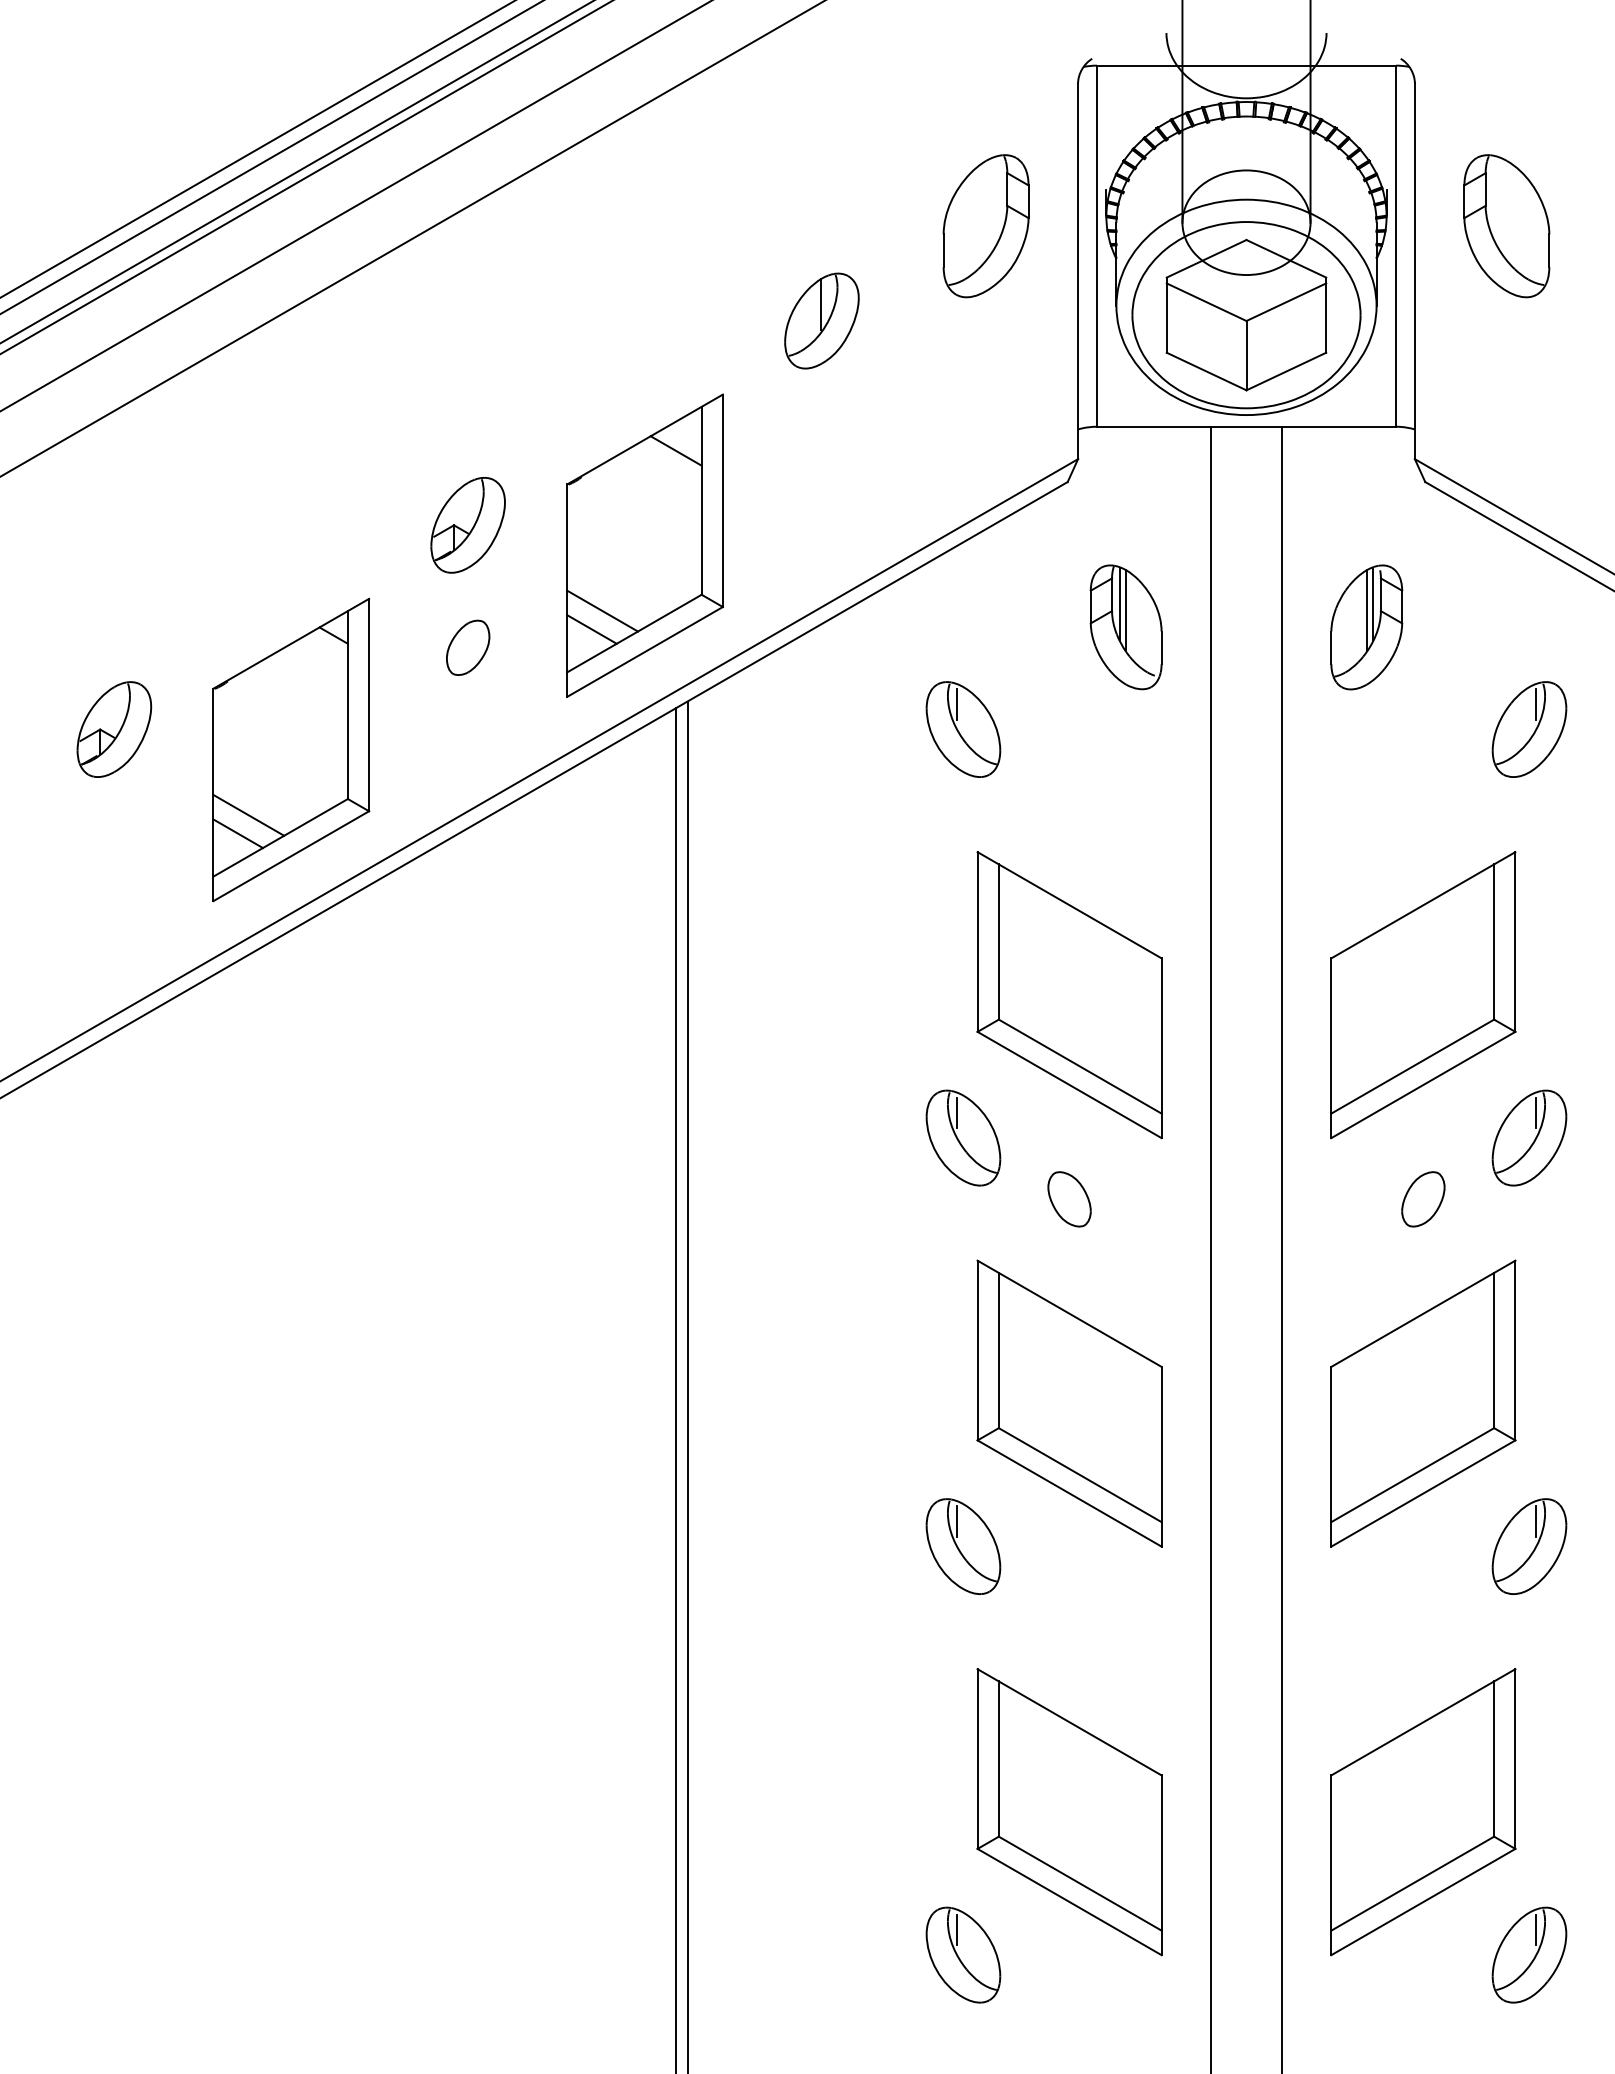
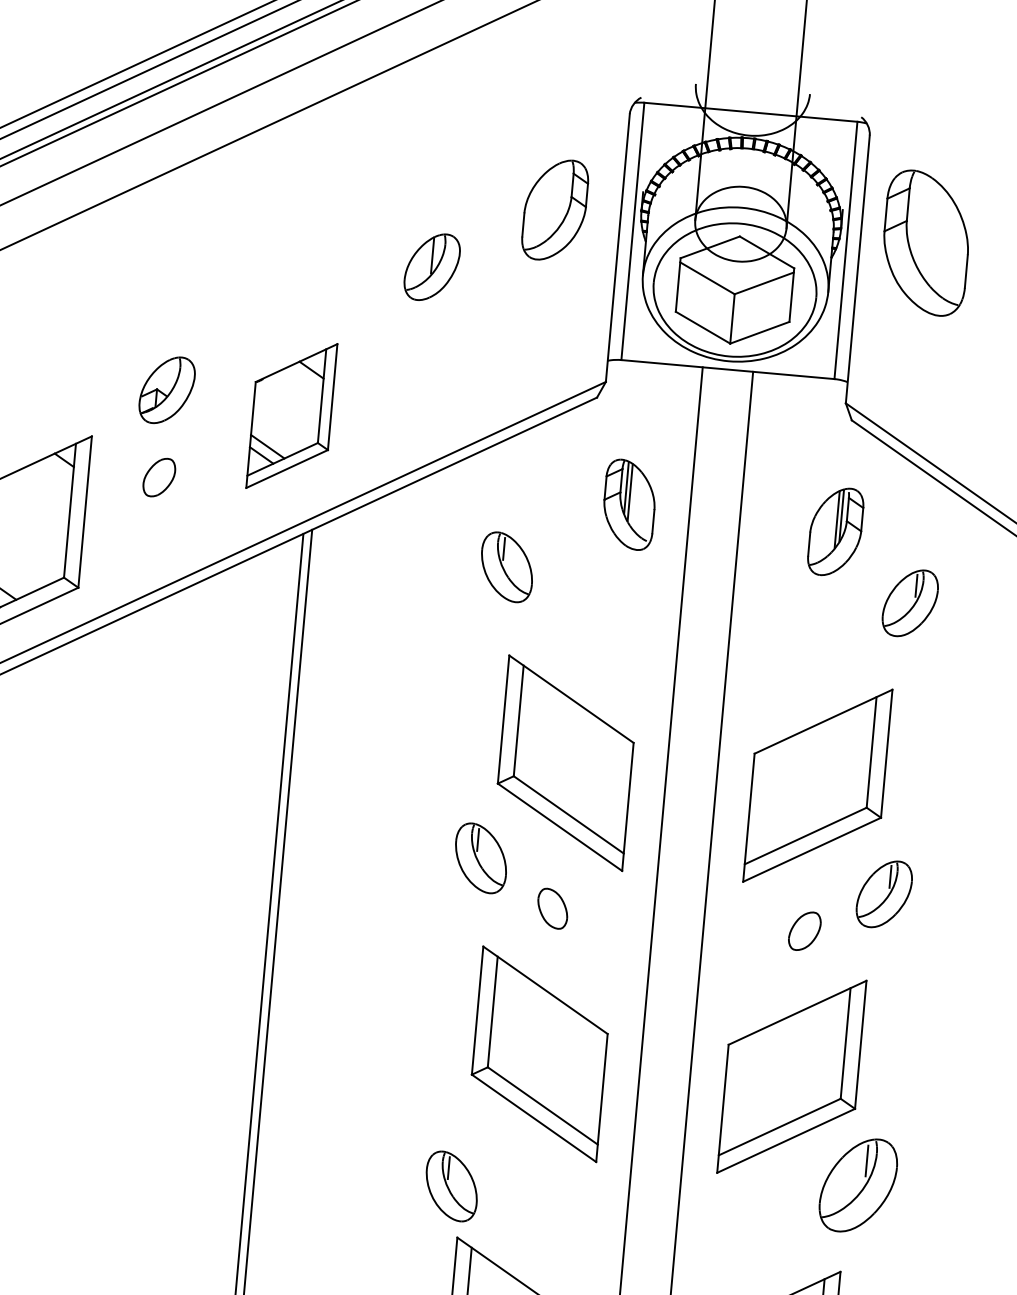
part: (1506, 226) -> (925, 243), size x1.4
part: (644, 545) -> (291, 415), size x0.7
part: (1366, 627) -> (835, 531), moved
part: (963, 1546) -> (451, 1186), moved
part: (1529, 1546) -> (858, 1185), size x1.4

